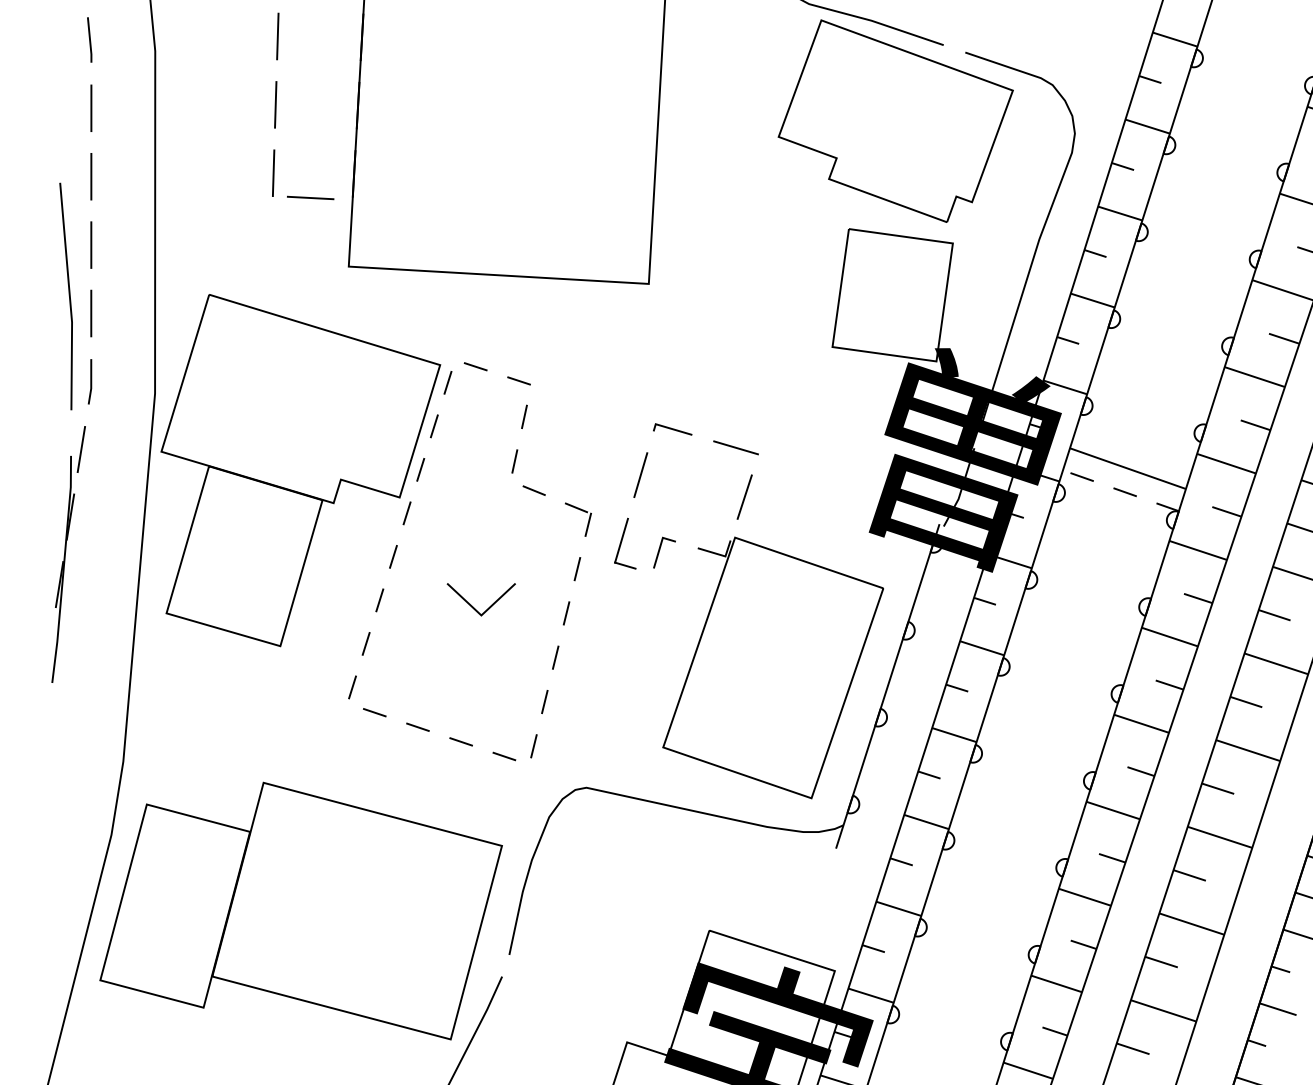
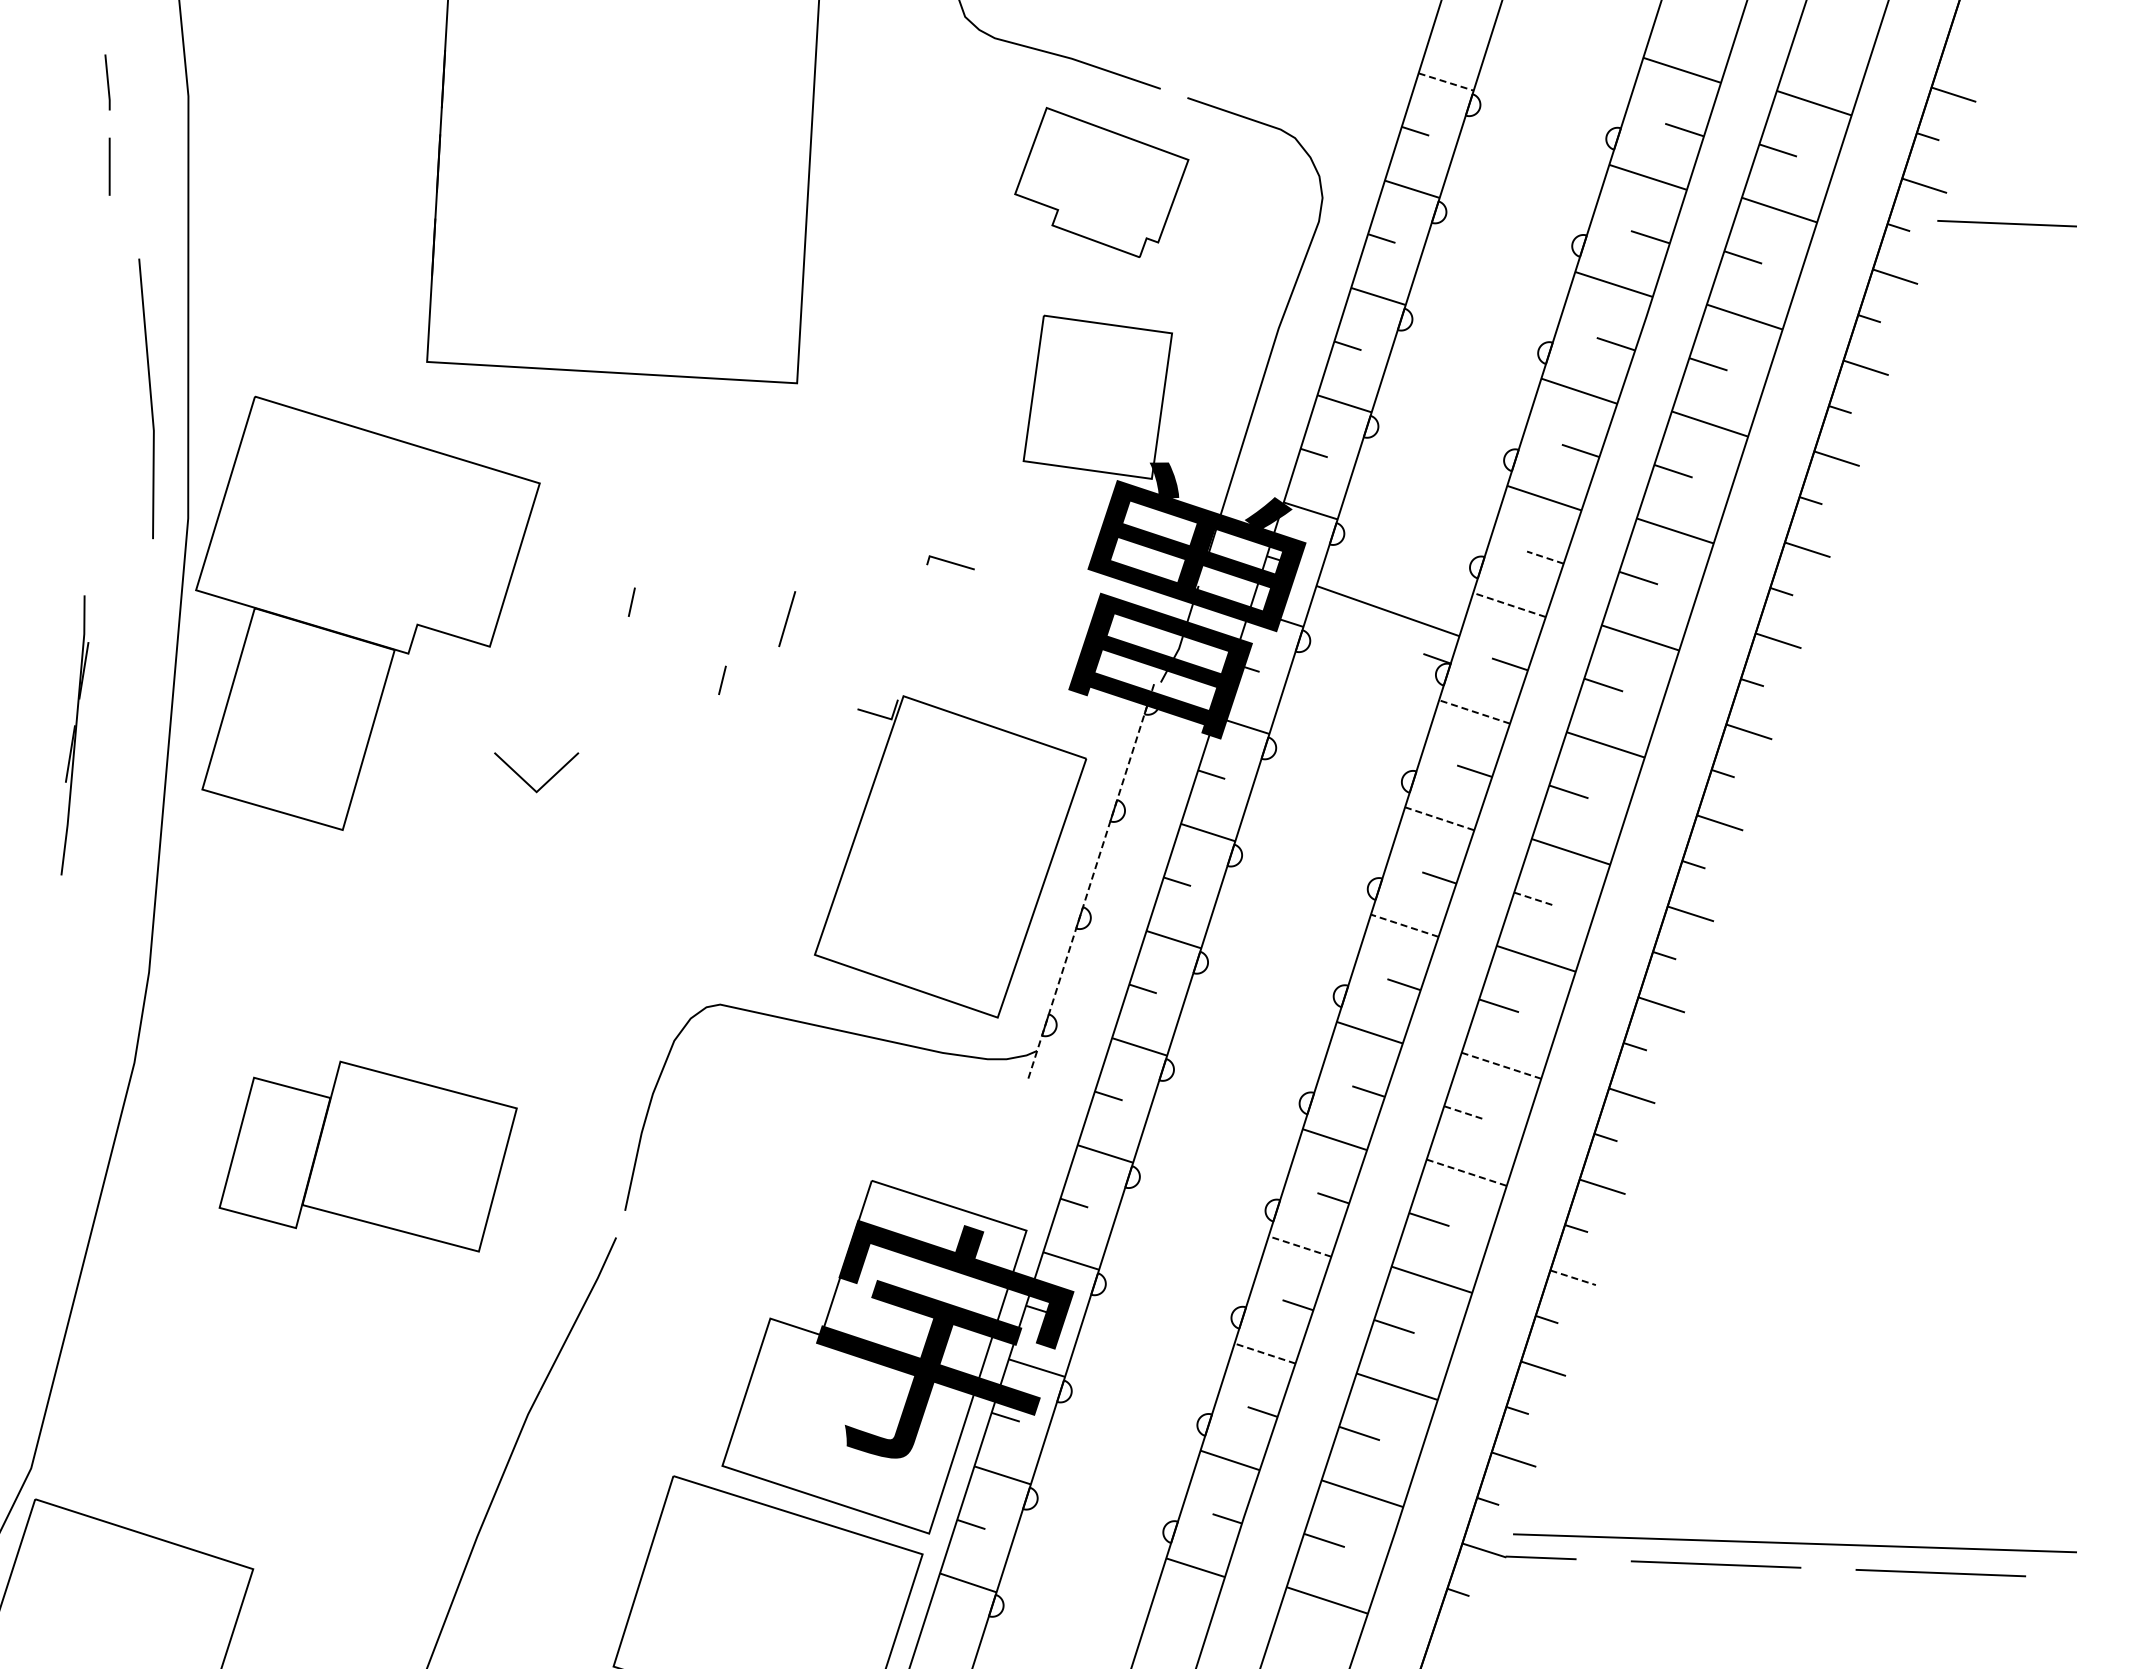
line: (277, 36) -> (339, 78), removed
line: (1175, 40) -> (1446, 82), solid -> dashed
line: (275, 104) -> (336, 162), removed
part: (895, 121) -> (1101, 182), size x0.6
line: (273, 172) -> (334, 246), removed
line: (91, 176) -> (109, 250), removed
line: (310, 197) -> (379, 276), removed
line: (91, 245) -> (109, 335), removed
line: (69, 296) -> (150, 398), moved
line: (91, 313) -> (109, 419), removed
line: (475, 366) -> (583, 485), removed
line: (518, 380) -> (636, 502), removed
line: (90, 381) -> (108, 503), removed
line: (448, 382) -> (549, 504), removed
line: (524, 417) -> (643, 547), removed
line: (434, 425) -> (532, 558), removed
line: (1254, 425) -> (1544, 557), solid -> dashed
line: (672, 429) -> (950, 562), moved
line: (735, 447) -> (904, 585), removed
line: (80, 449) -> (96, 587), removed
line: (1226, 463) -> (1509, 604), solid -> dashed
line: (420, 469) -> (515, 612), removed
line: (1082, 477) -> (1331, 621), removed
line: (533, 490) -> (655, 638), removed
line: (1125, 491) -> (1384, 639), removed
line: (744, 497) -> (915, 646), removed
line: (576, 507) -> (707, 659), removed
line: (406, 512) -> (498, 665), removed
part: (624, 543) -> (767, 703), removed
line: (1198, 550) -> (1474, 711), solid -> dashed
line: (659, 552) -> (810, 714), removed
line: (392, 556) -> (481, 719), removed
line: (576, 568) -> (708, 734), removed
line: (379, 600) -> (465, 773), removed
line: (473, 606) -> (526, 781), moved
line: (566, 613) -> (695, 789), removed
line: (1169, 636) -> (1439, 818), solid -> dashed
line: (366, 643) -> (448, 826), removed
line: (555, 657) -> (681, 843), removed
line: (887, 686) -> (1091, 879), solid -> dashed
line: (352, 687) -> (431, 880), removed
line: (544, 701) -> (668, 898), removed
line: (1245, 701) -> (1533, 898), solid -> dashed
line: (374, 712) -> (458, 911), removed
line: (1141, 723) -> (1404, 925), solid -> dashed
line: (418, 726) -> (512, 929), removed
line: (461, 741) -> (565, 947), removed
line: (533, 746) -> (655, 953), removed
line: (503, 756) -> (618, 965), removed
line: (1220, 837) -> (1502, 1065), solid -> dashed
line: (1190, 875) -> (1464, 1112), solid -> dashed
part: (300, 910) -> (367, 1156), size x0.6
line: (1192, 923) -> (1467, 1172), solid -> dashed
line: (1056, 983) -> (1299, 1246), solid -> dashed
line: (1278, 1009) -> (1573, 1277), solid -> dashed
line: (1027, 1070) -> (1264, 1353), solid -> dashed

